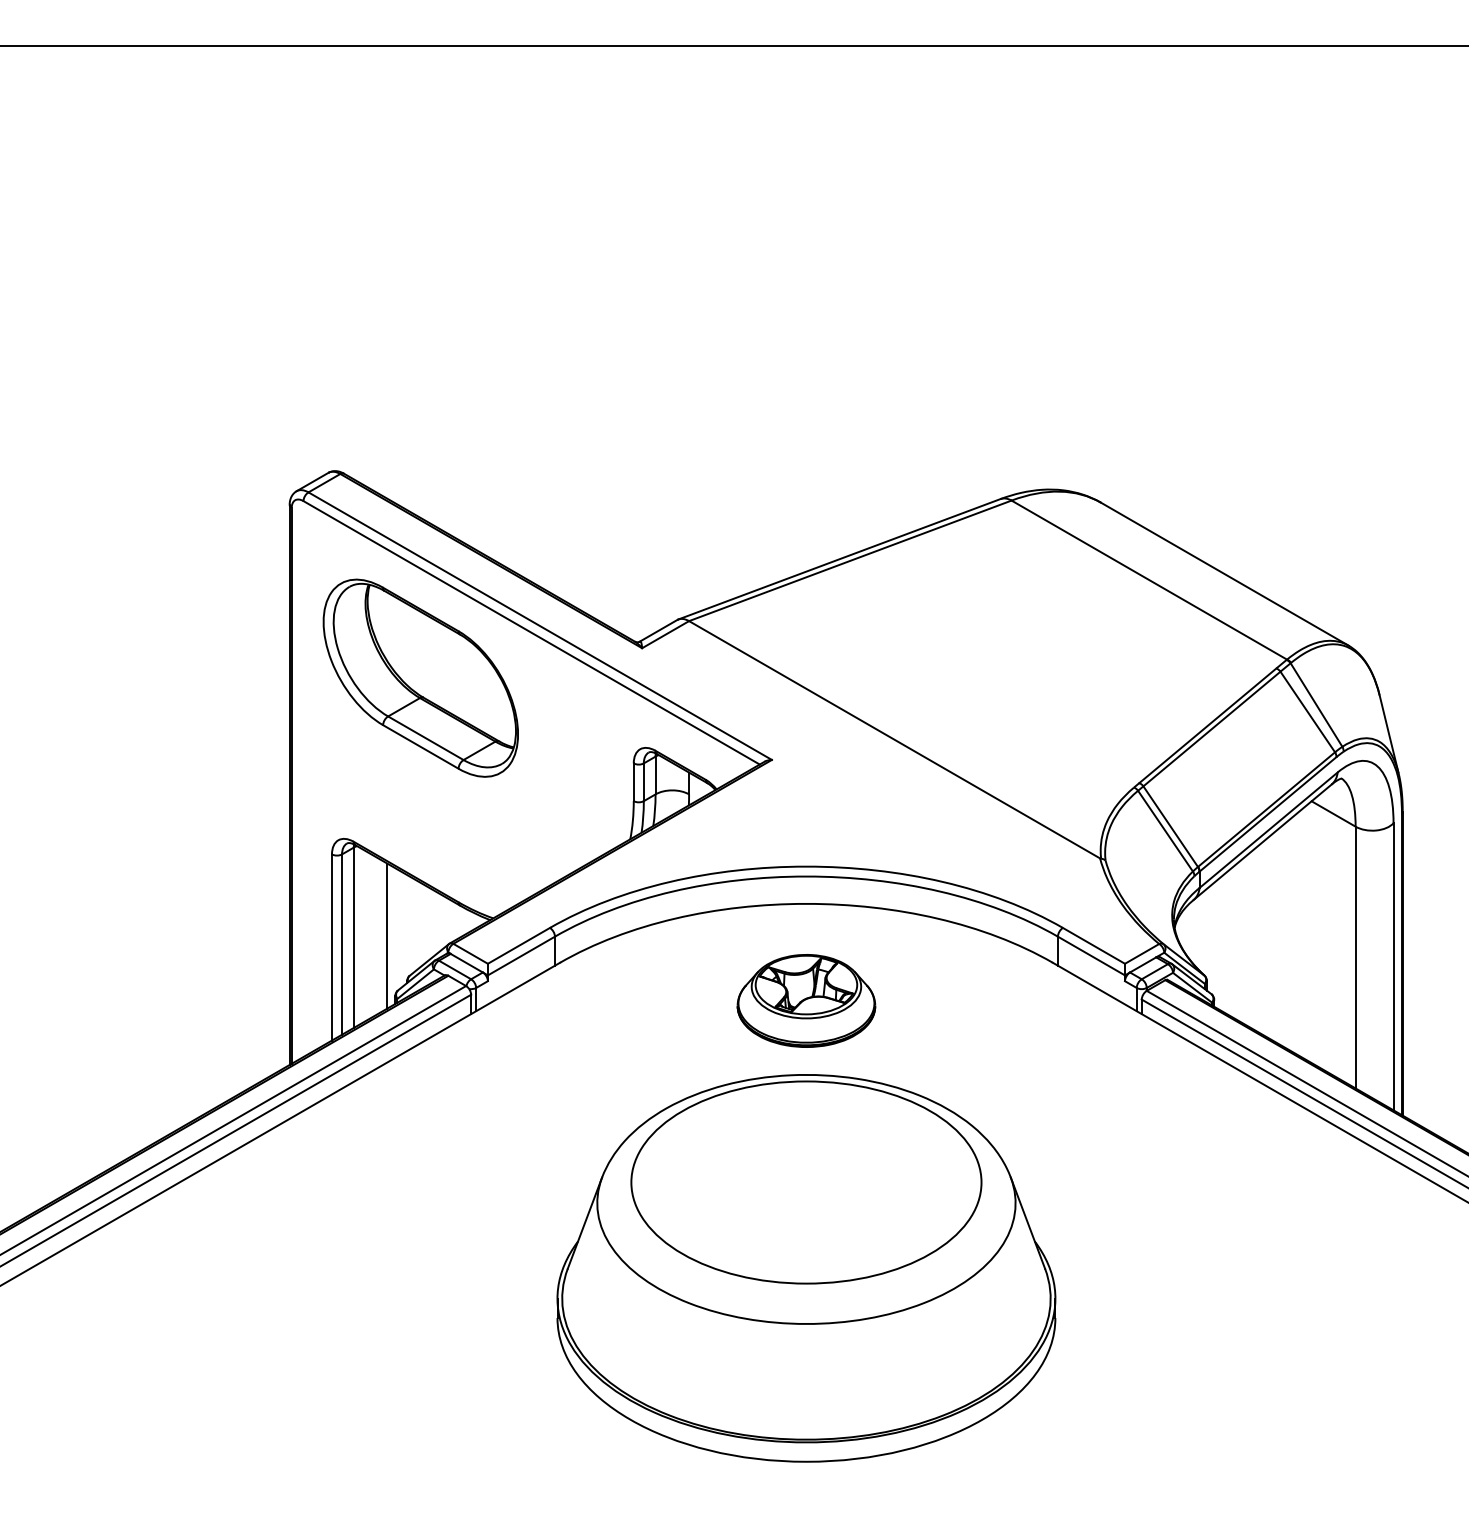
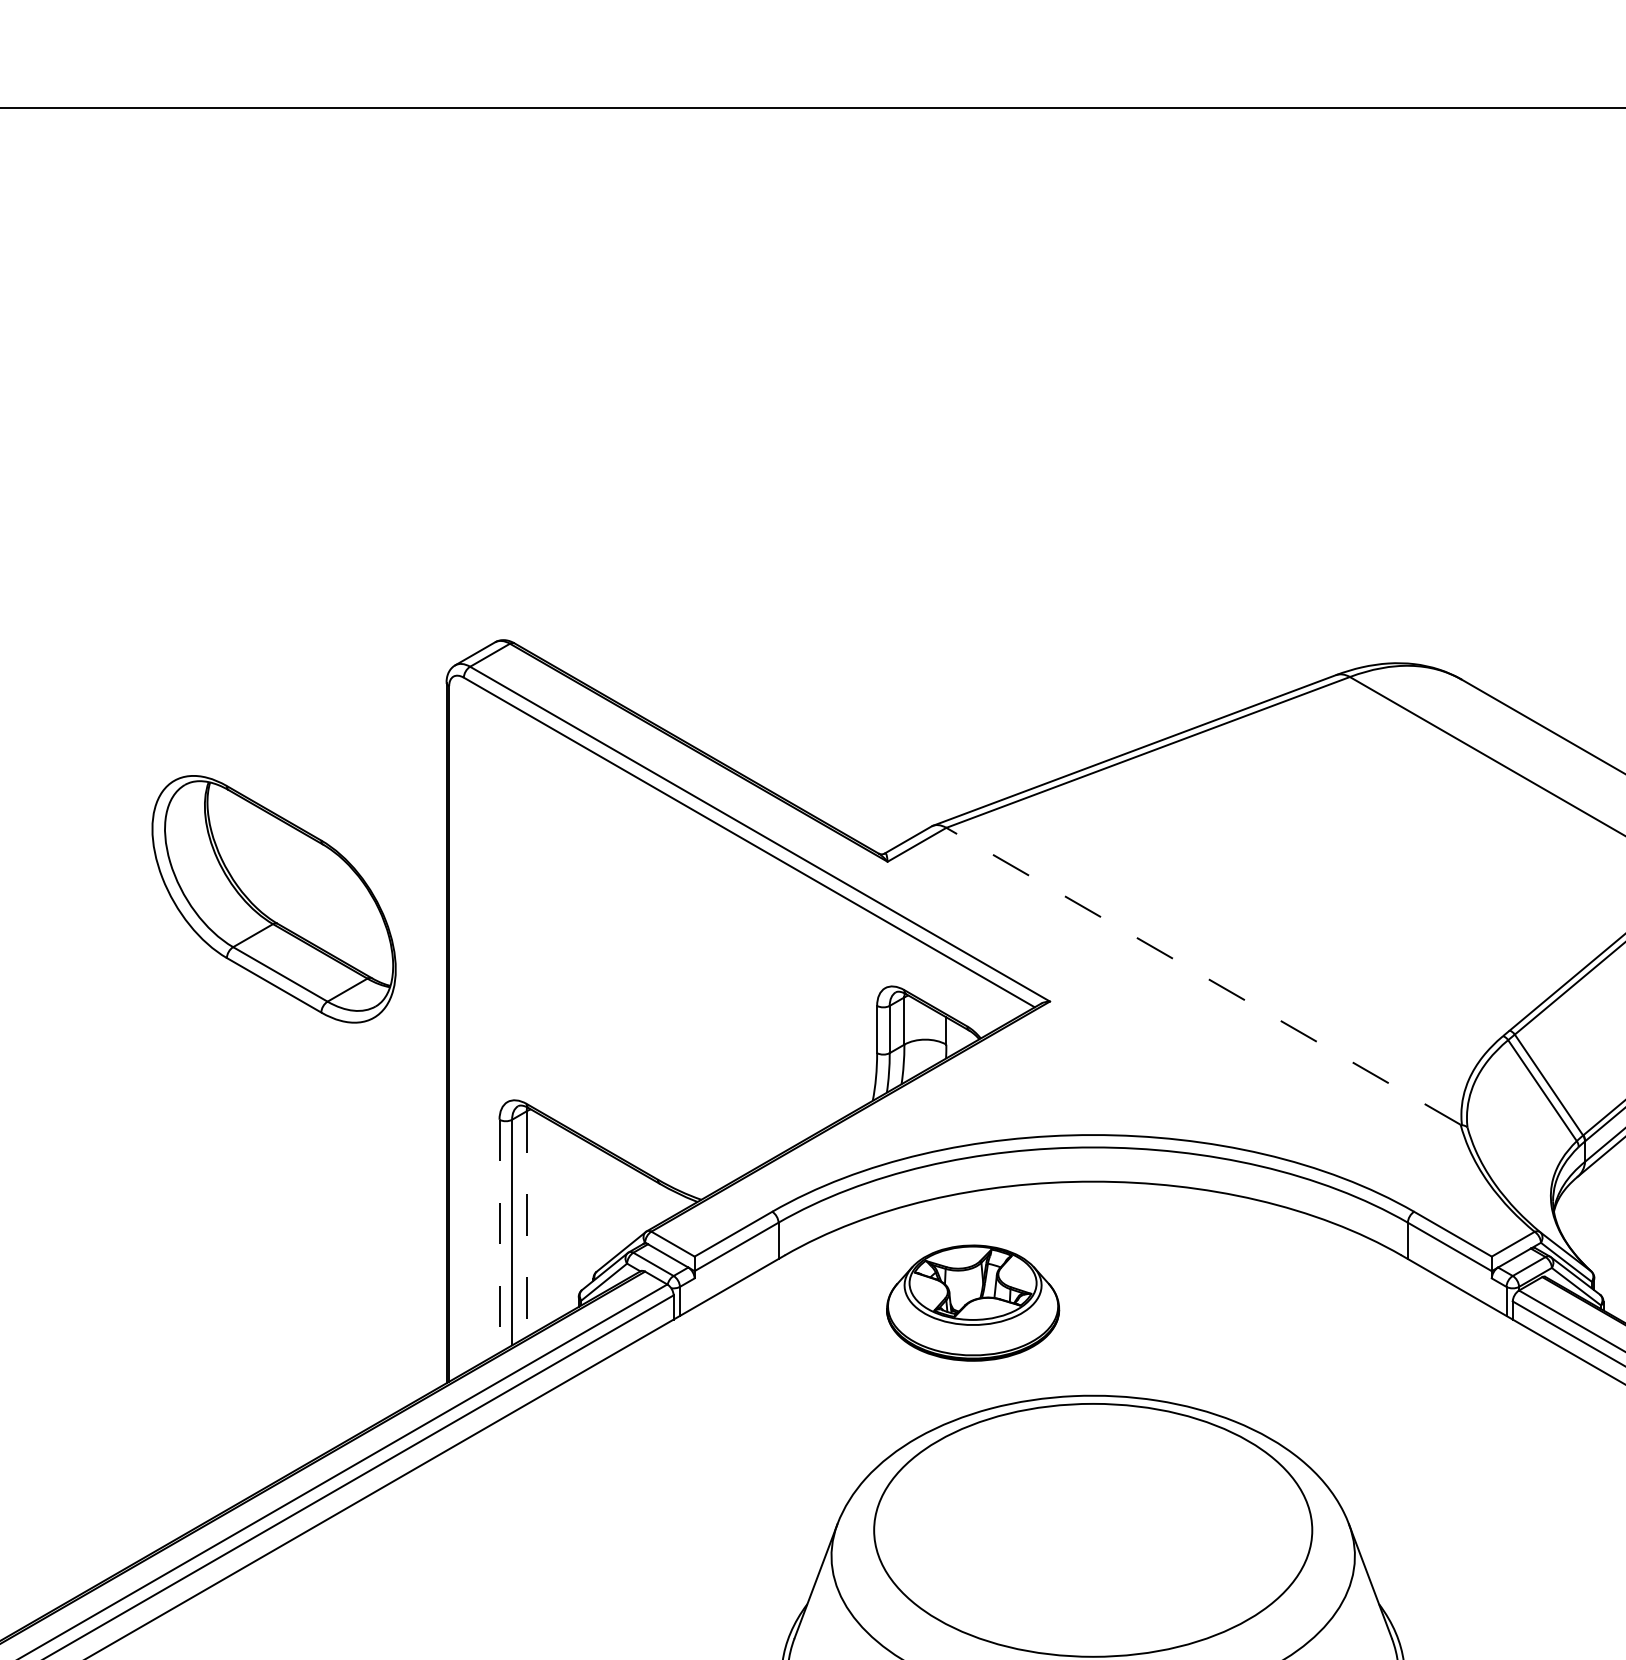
part: (420, 677) -> (273, 898), moved
line: (894, 739) -> (1203, 975), solid -> dashed
line: (387, 935) -> (568, 1221), removed
line: (353, 938) -> (526, 1224), solid -> dashed
line: (332, 947) -> (500, 1236), solid -> dashed
part: (806, 1000) -> (973, 1302), moved

